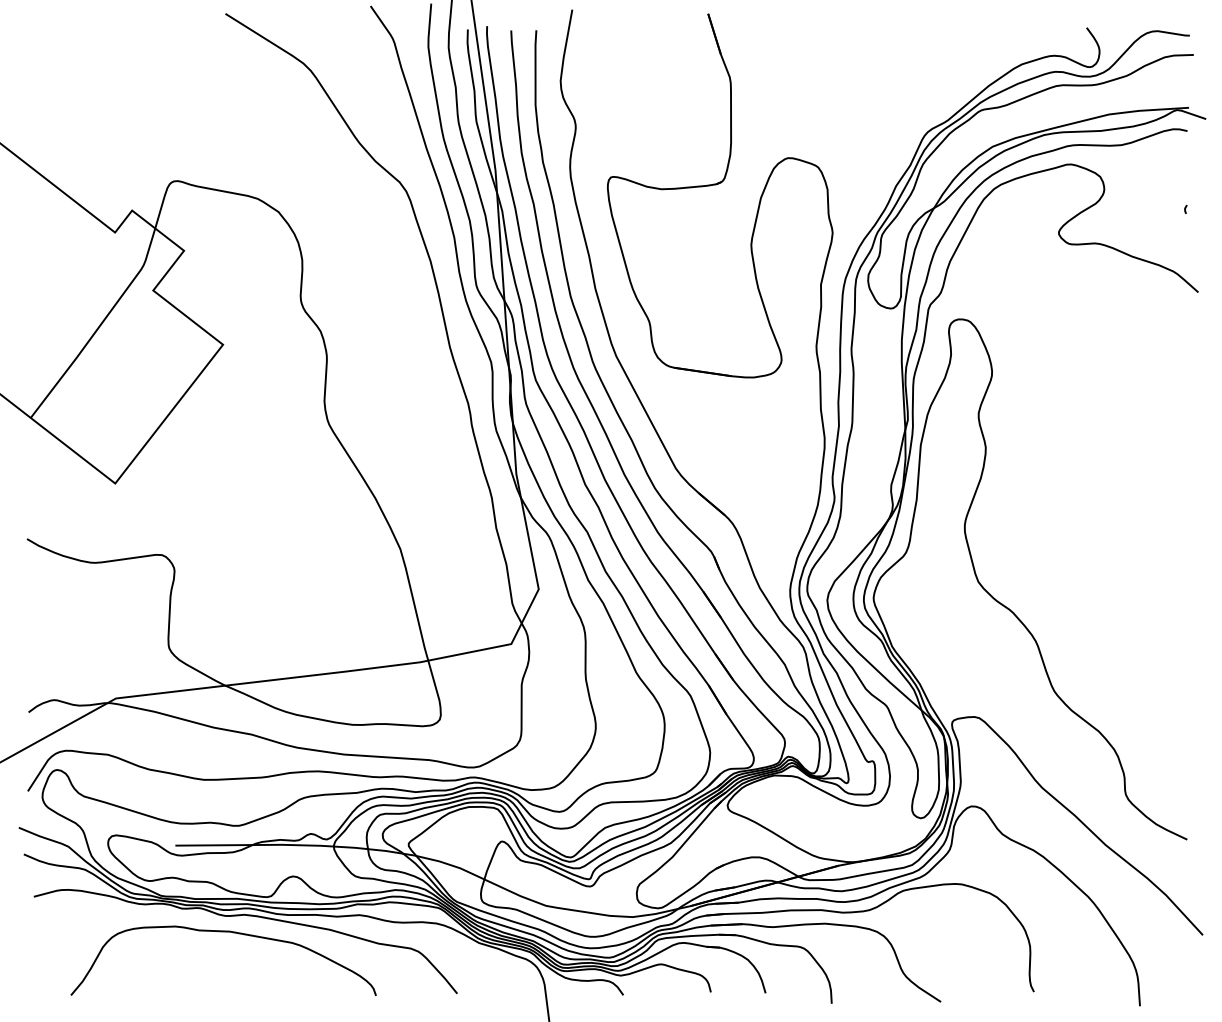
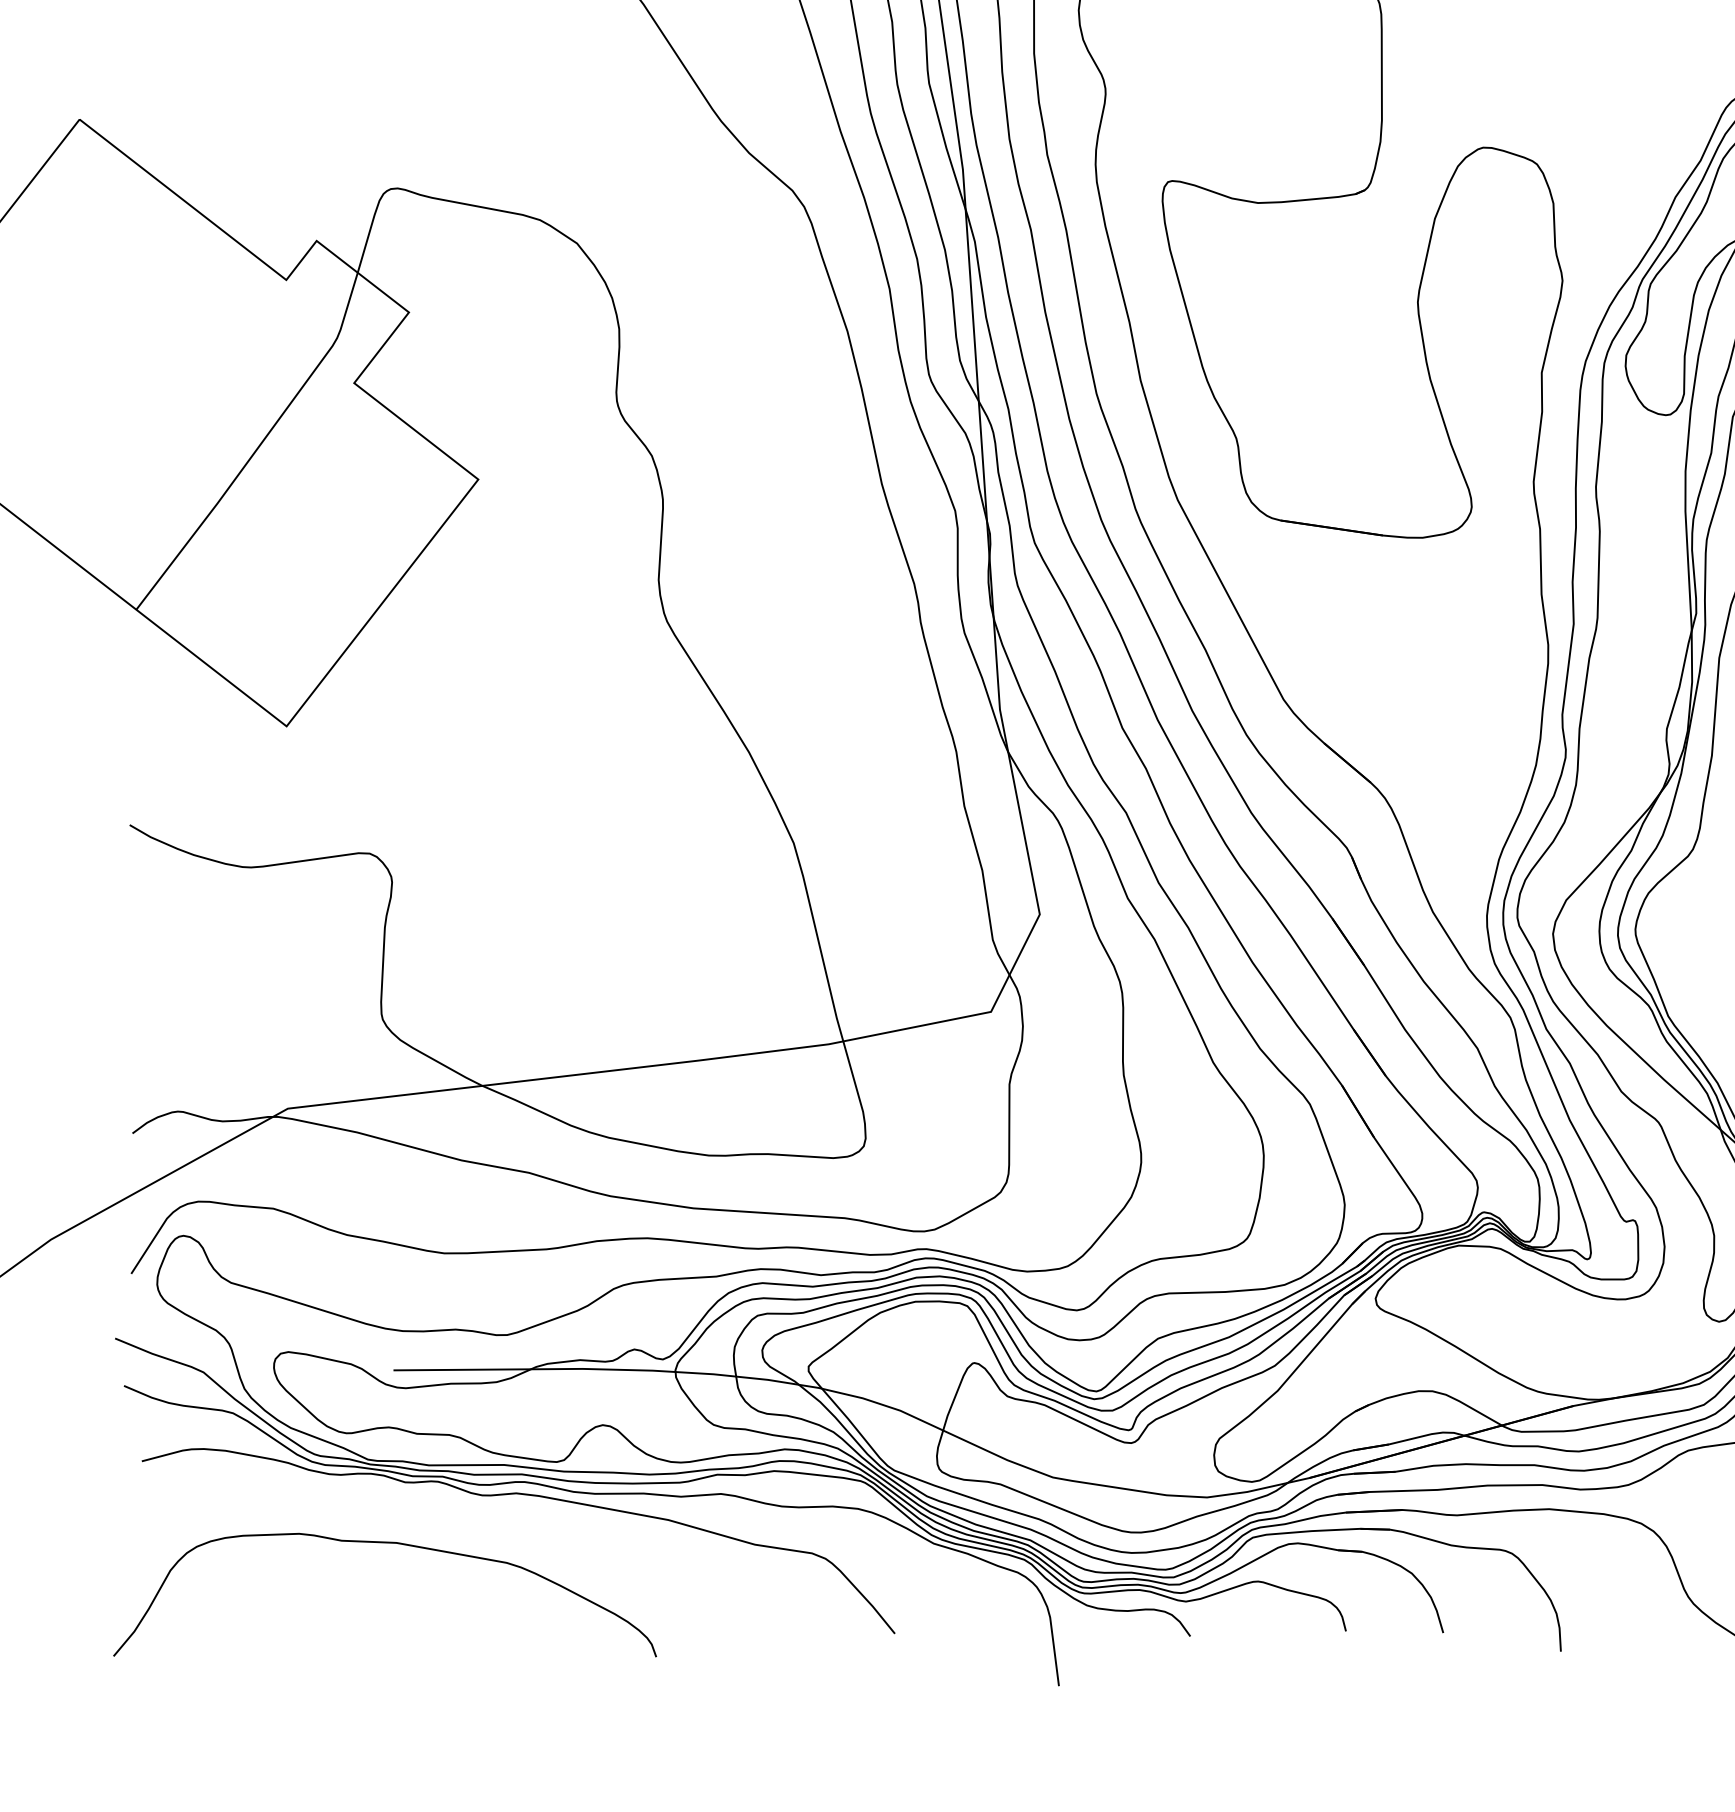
curve: (223, 932) -> (384, 1544), moved

